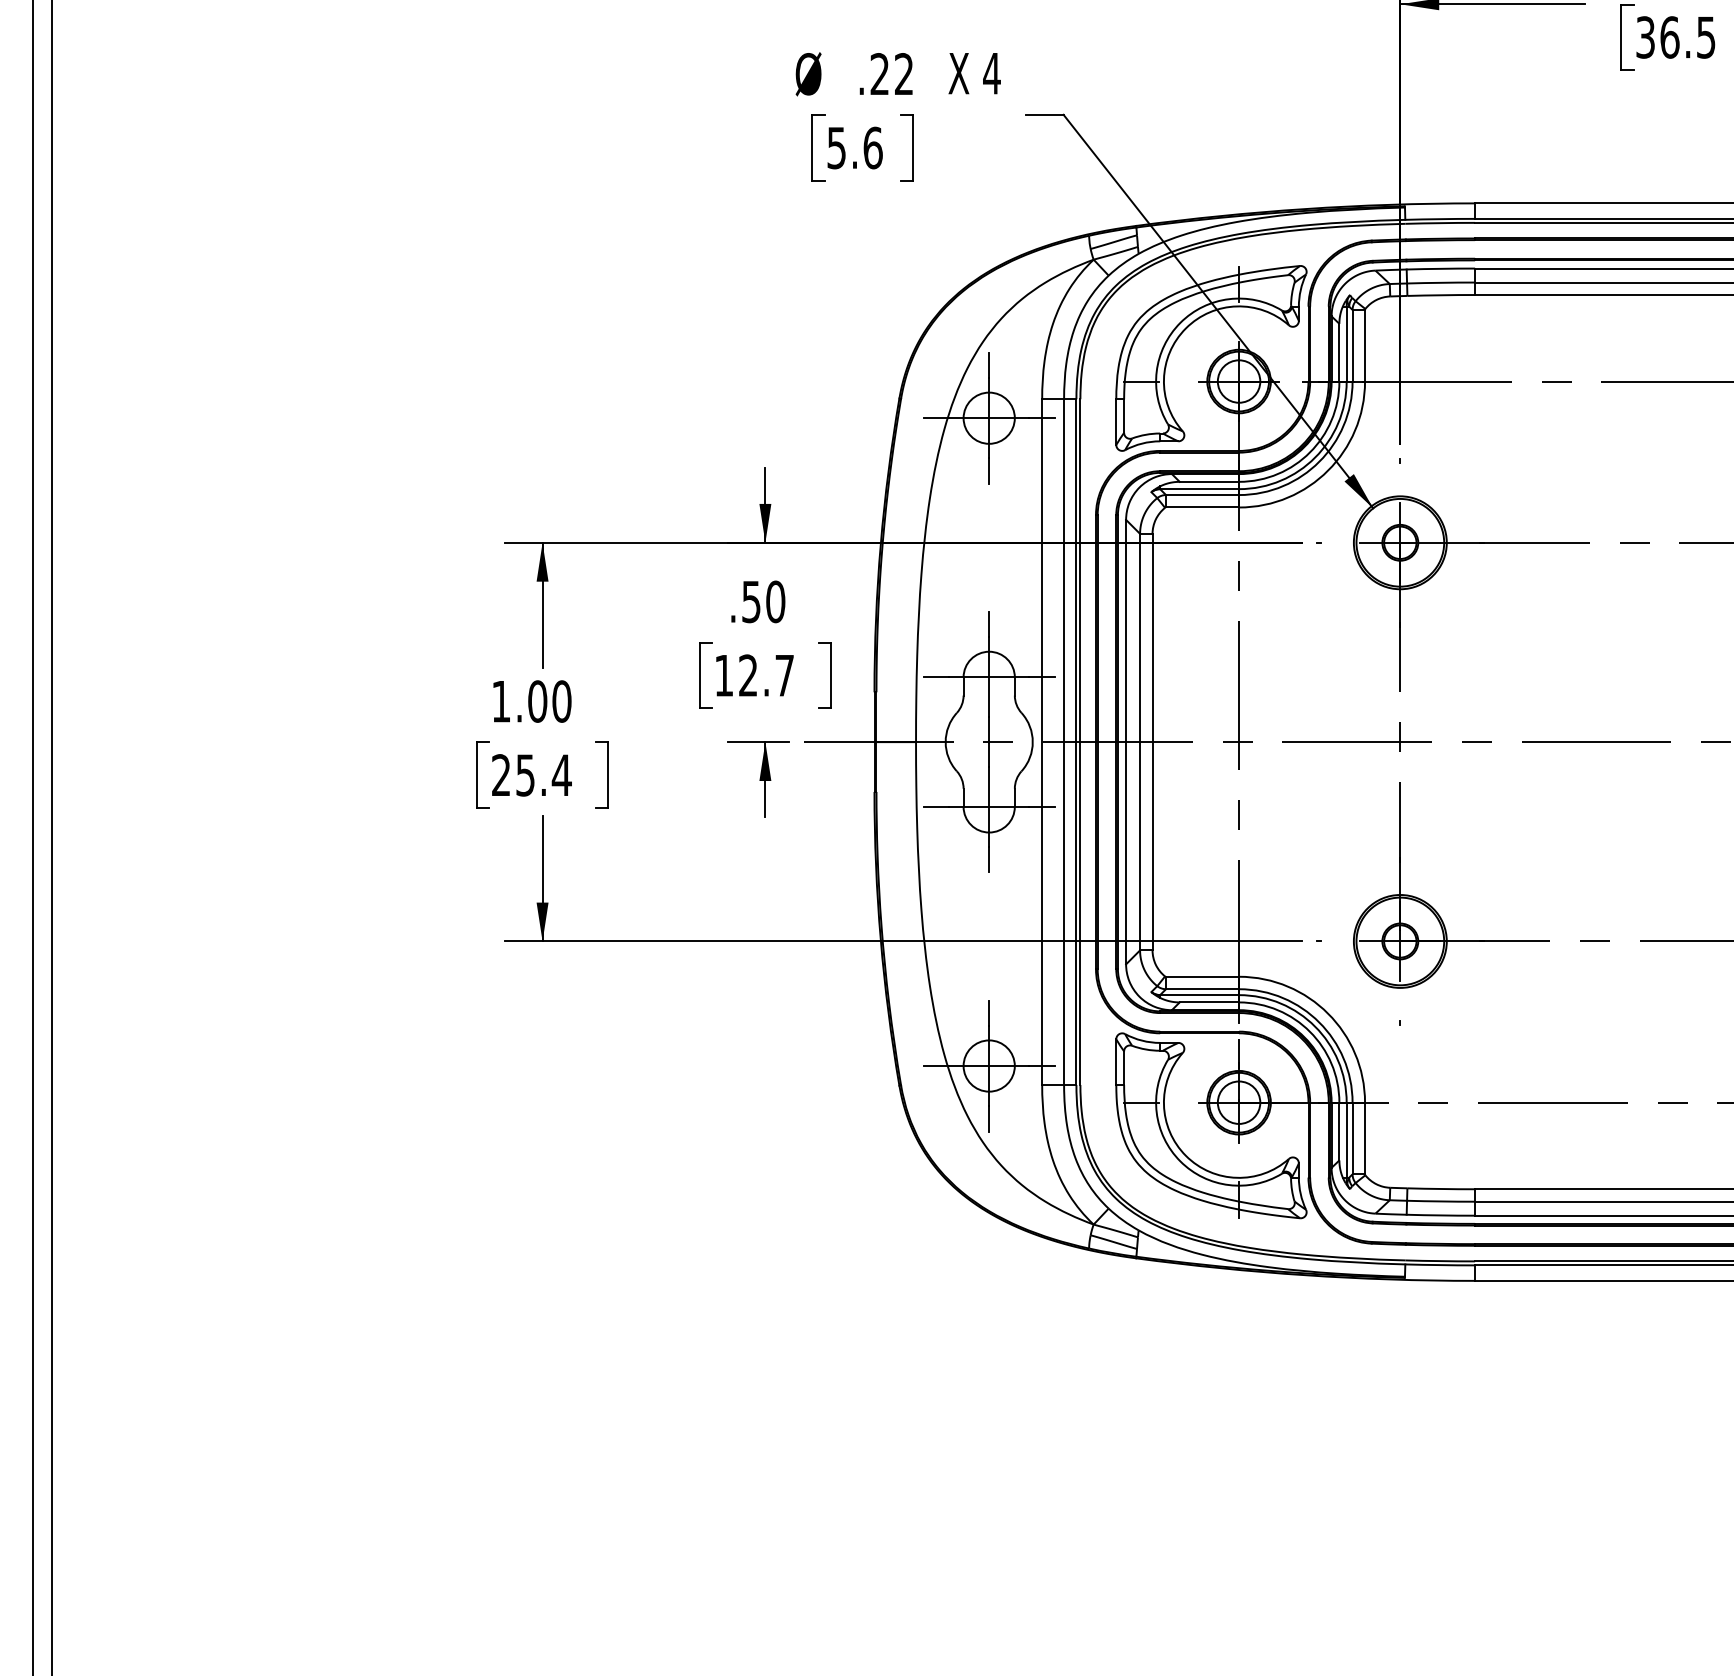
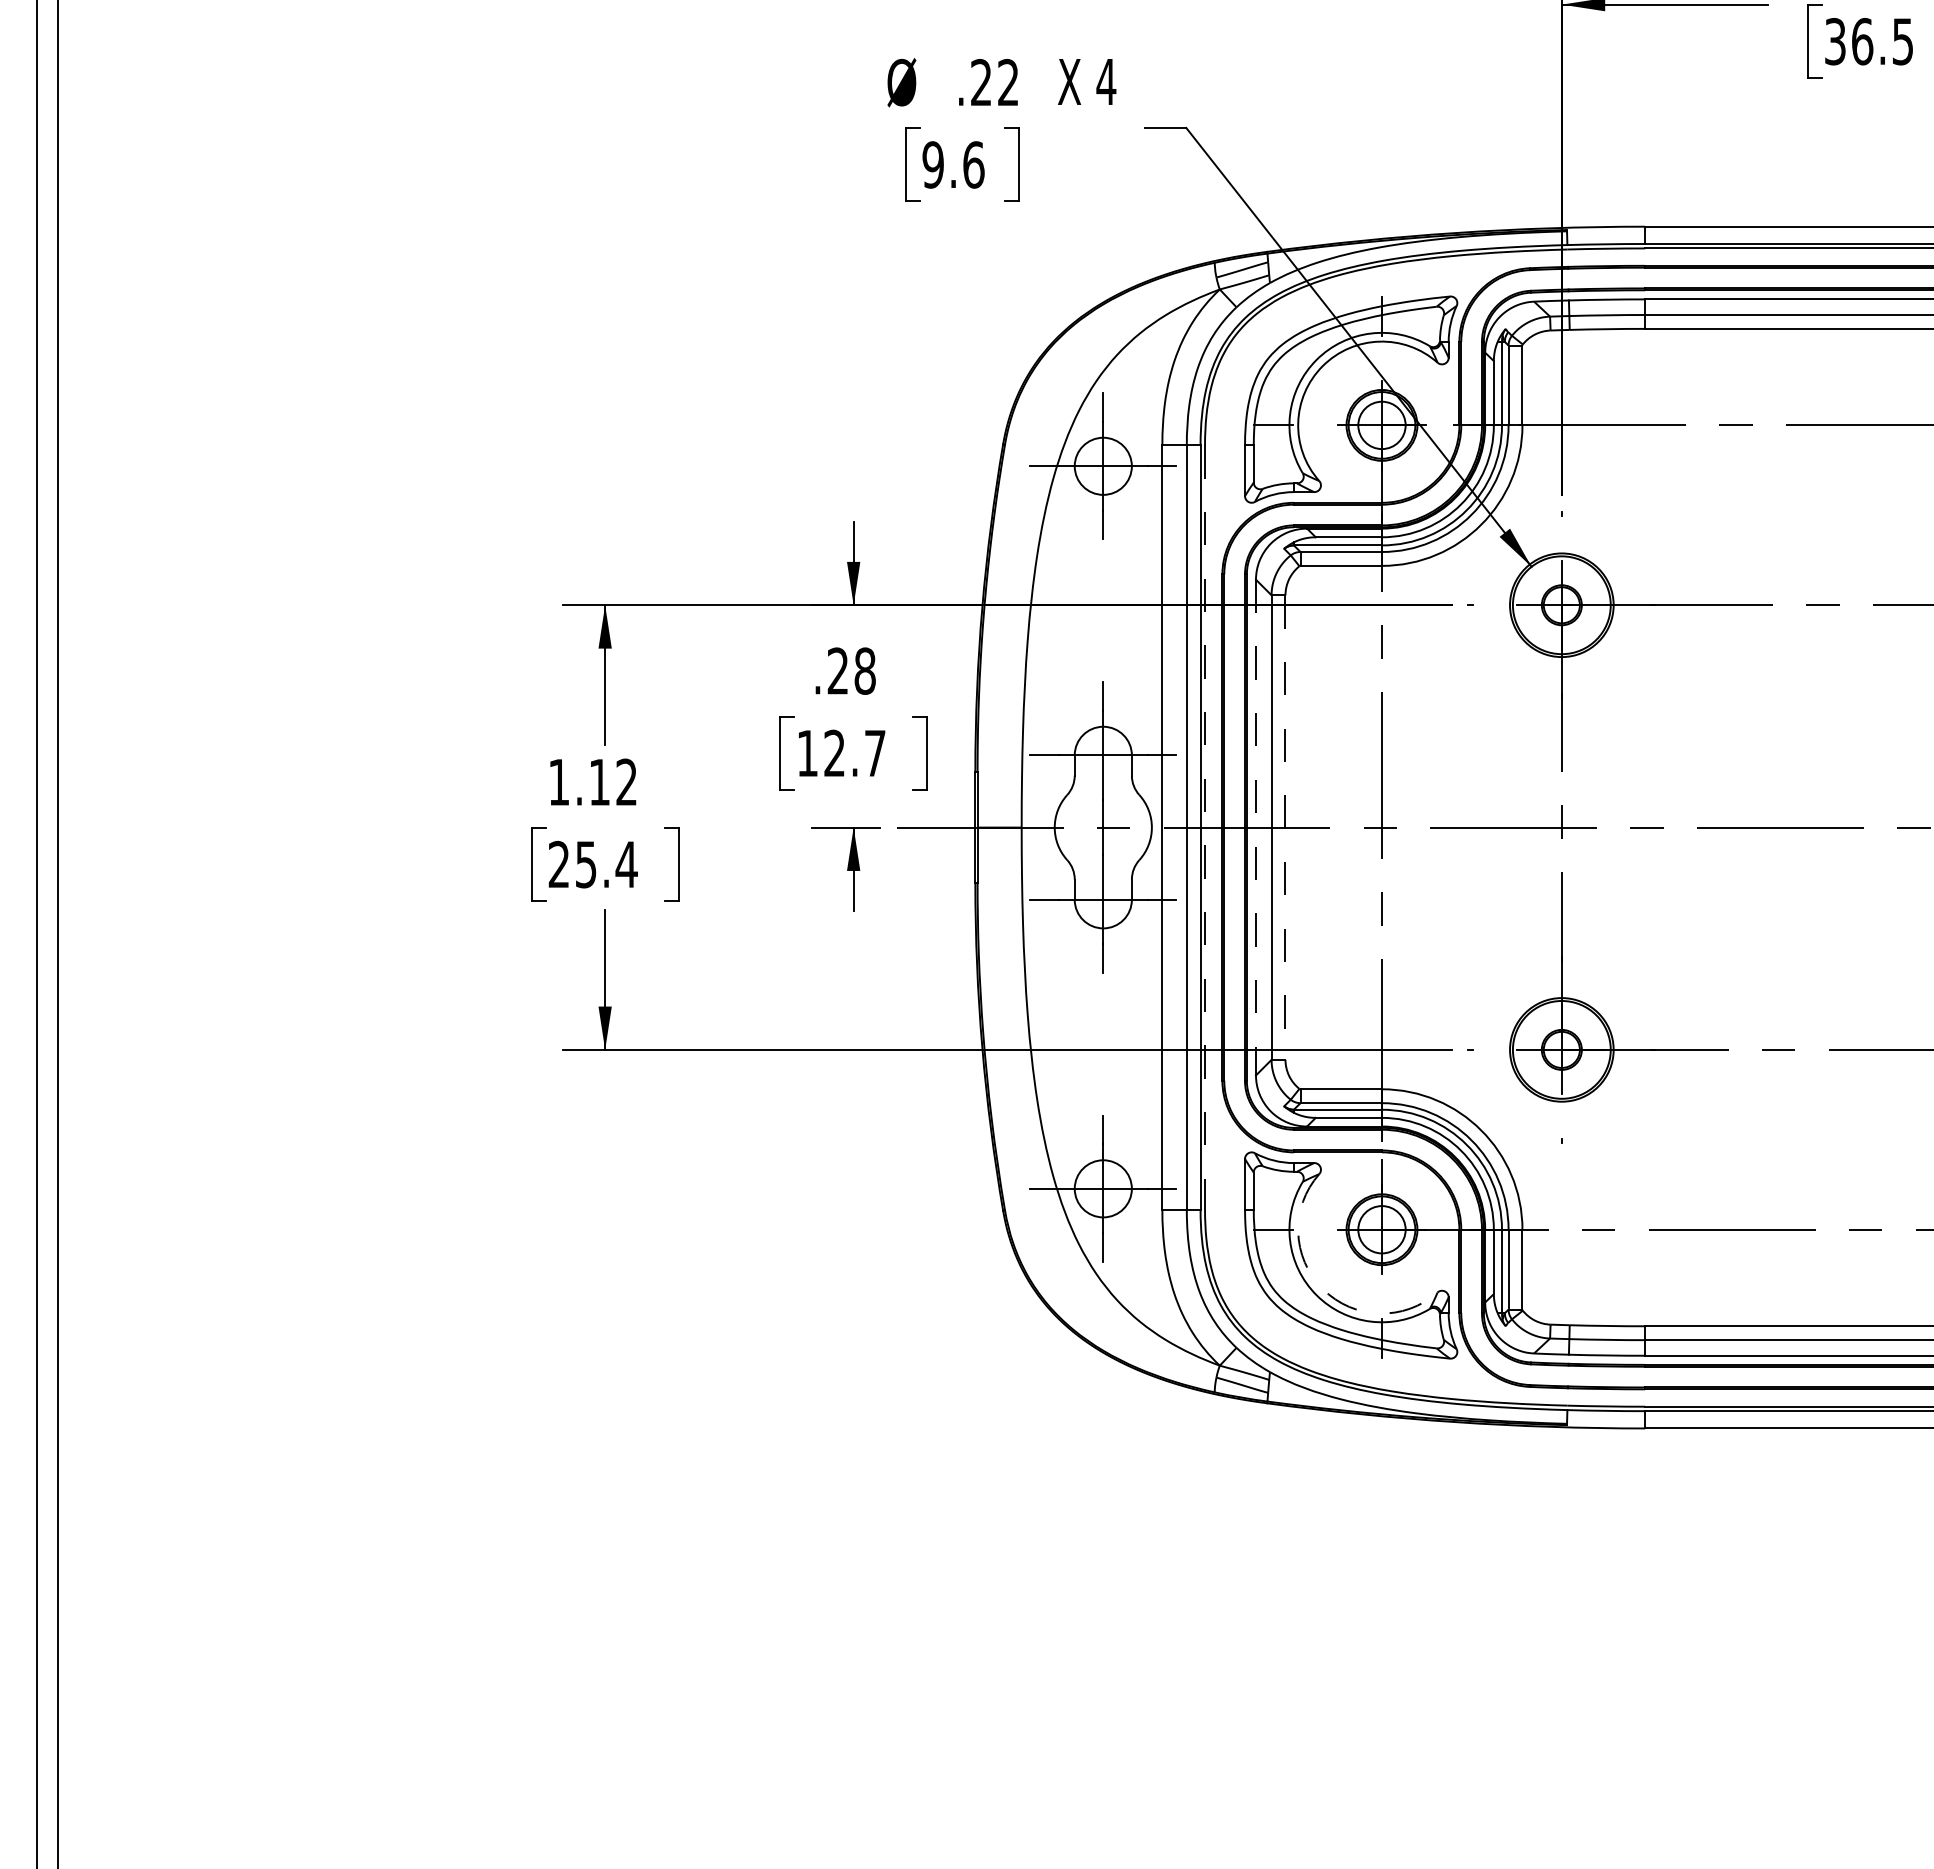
text: (836, 147) -> (932, 164), 5.6 -> 9.6
text: (763, 601) -> (851, 670), .50 -> .28
text: (550, 701) -> (613, 782), 1.00 -> 1.12
line: (1080, 742) -> (1205, 828), solid -> dashed
line: (1125, 742) -> (1255, 827), solid -> dashed
line: (1152, 742) -> (1285, 828), solid -> dashed
arc: (1185, 1156) -> (1322, 1289), solid -> dashed

